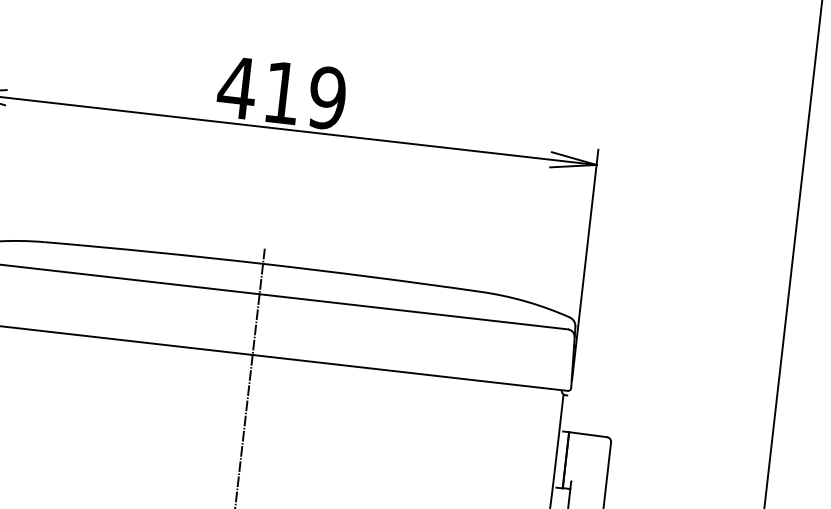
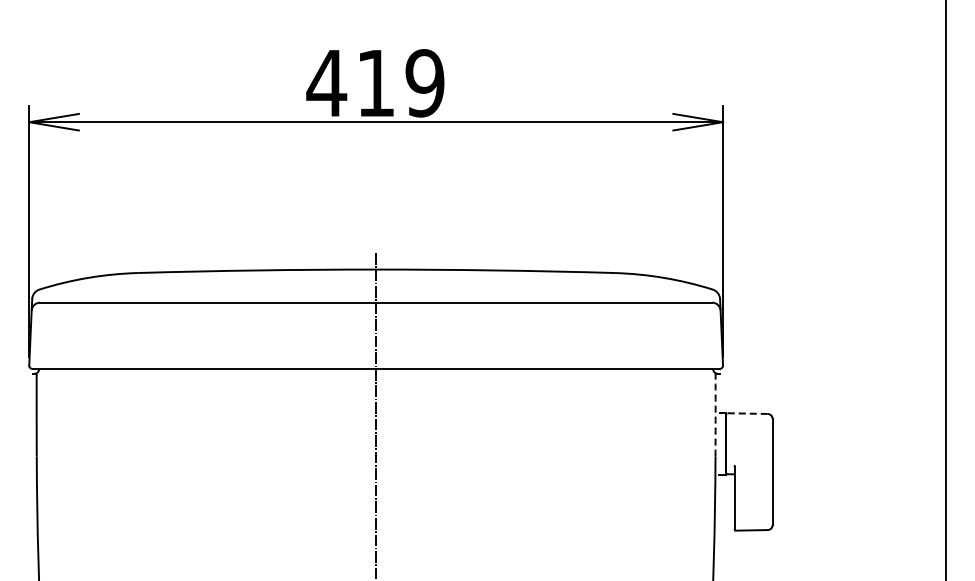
arc: (559, 433) -> (715, 415), solid -> dashed
line: (588, 434) -> (747, 413), solid -> dashed

